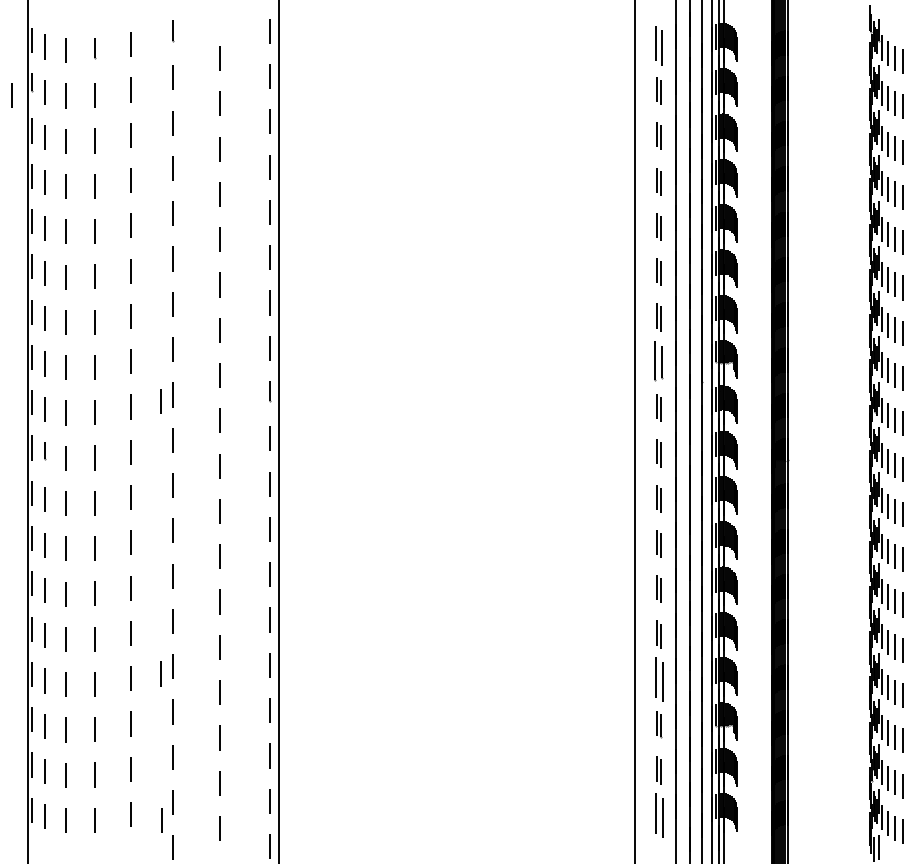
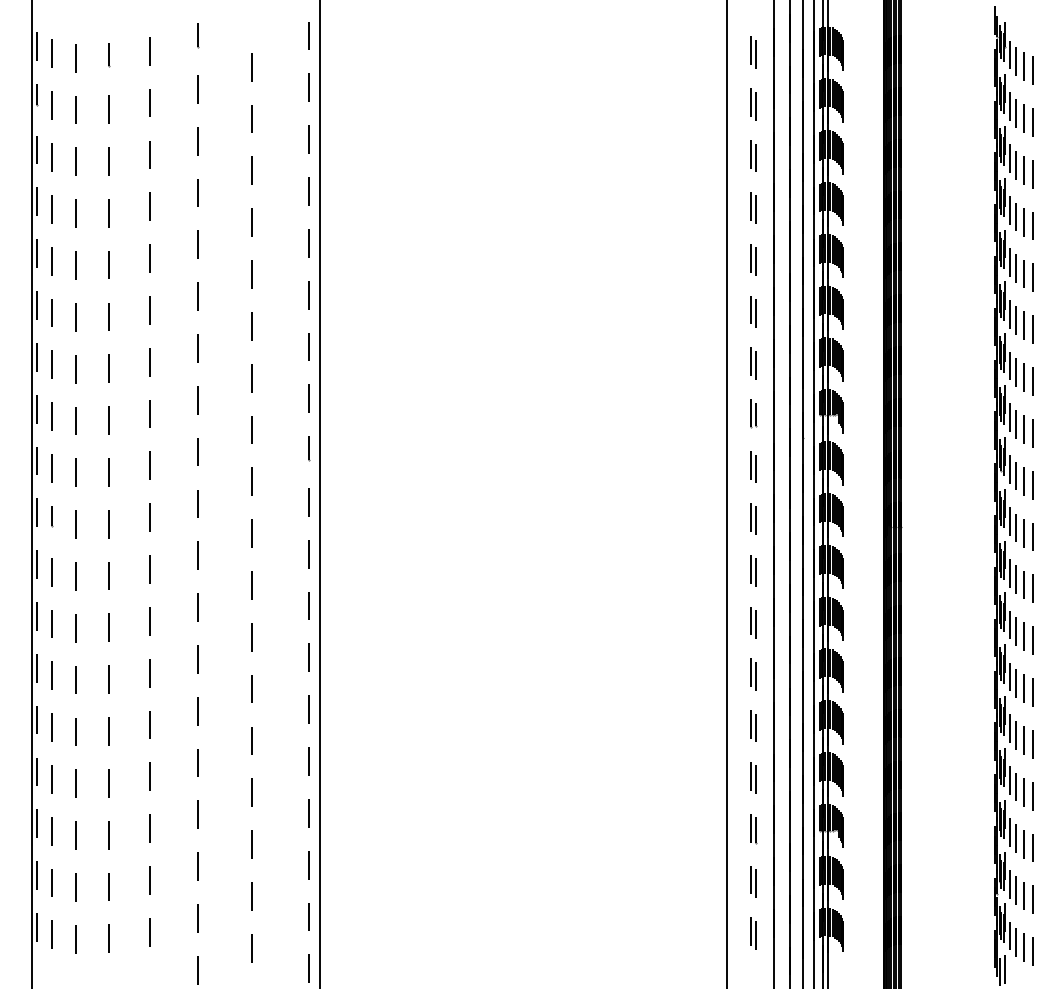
part: (658, 45) -> (753, 52), size x0.71
line: (11, 95) -> (13, 109), removed
part: (658, 361) -> (753, 413), size x0.62
line: (160, 401) -> (183, 459), removed
line: (160, 674) -> (183, 771), removed
part: (658, 679) -> (753, 777), size x0.62
part: (658, 815) -> (753, 933), size x0.62
line: (161, 820) -> (184, 938), removed

